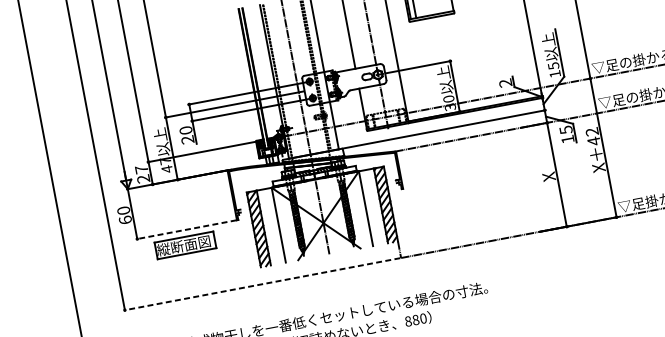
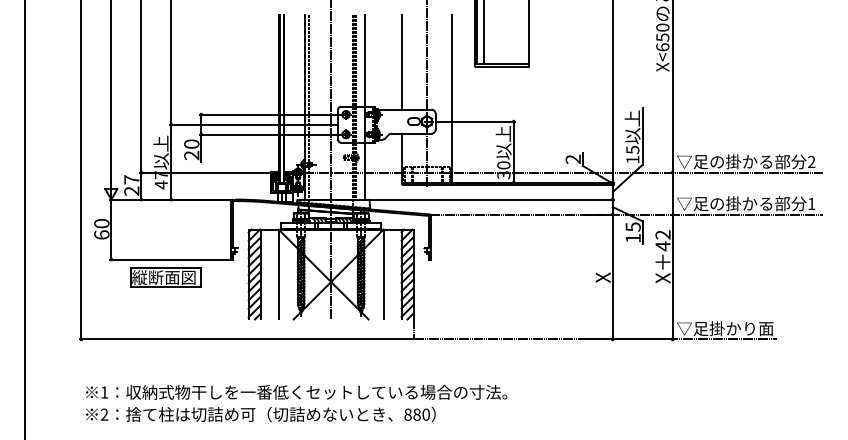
line: (186, 229) -> (170, 259), dashed -> solid
line: (261, 284) -> (245, 339), dashed -> solid

